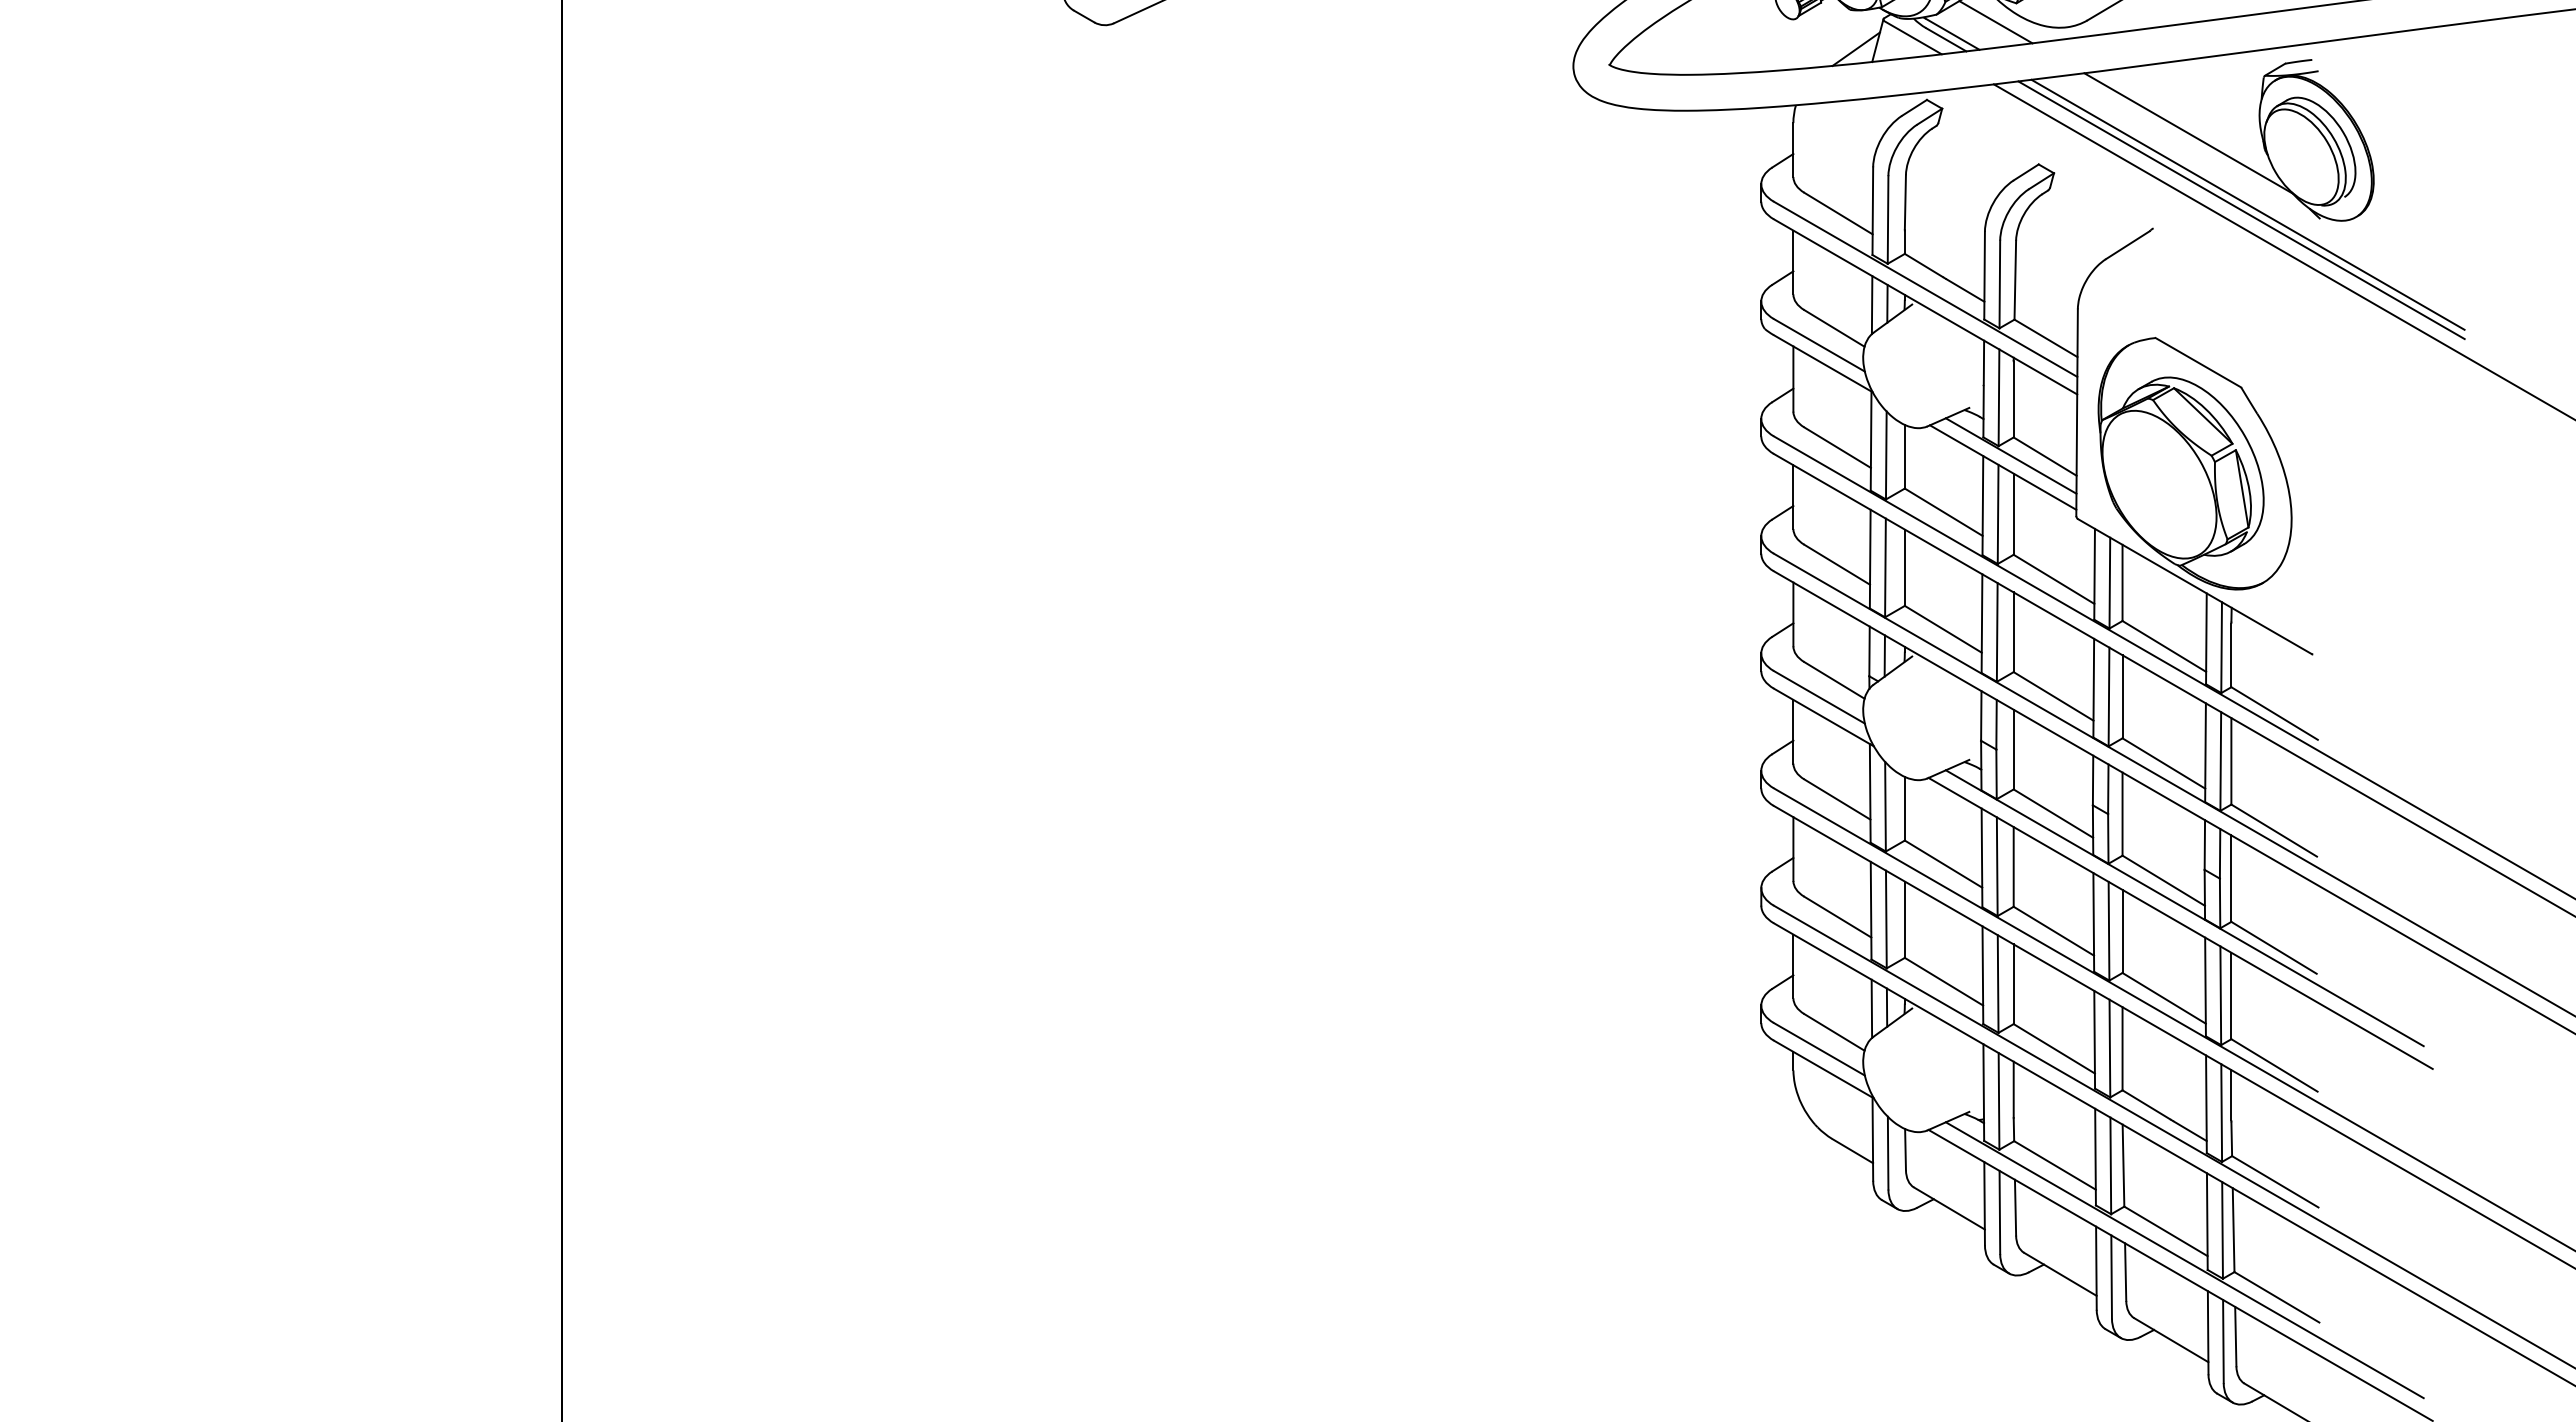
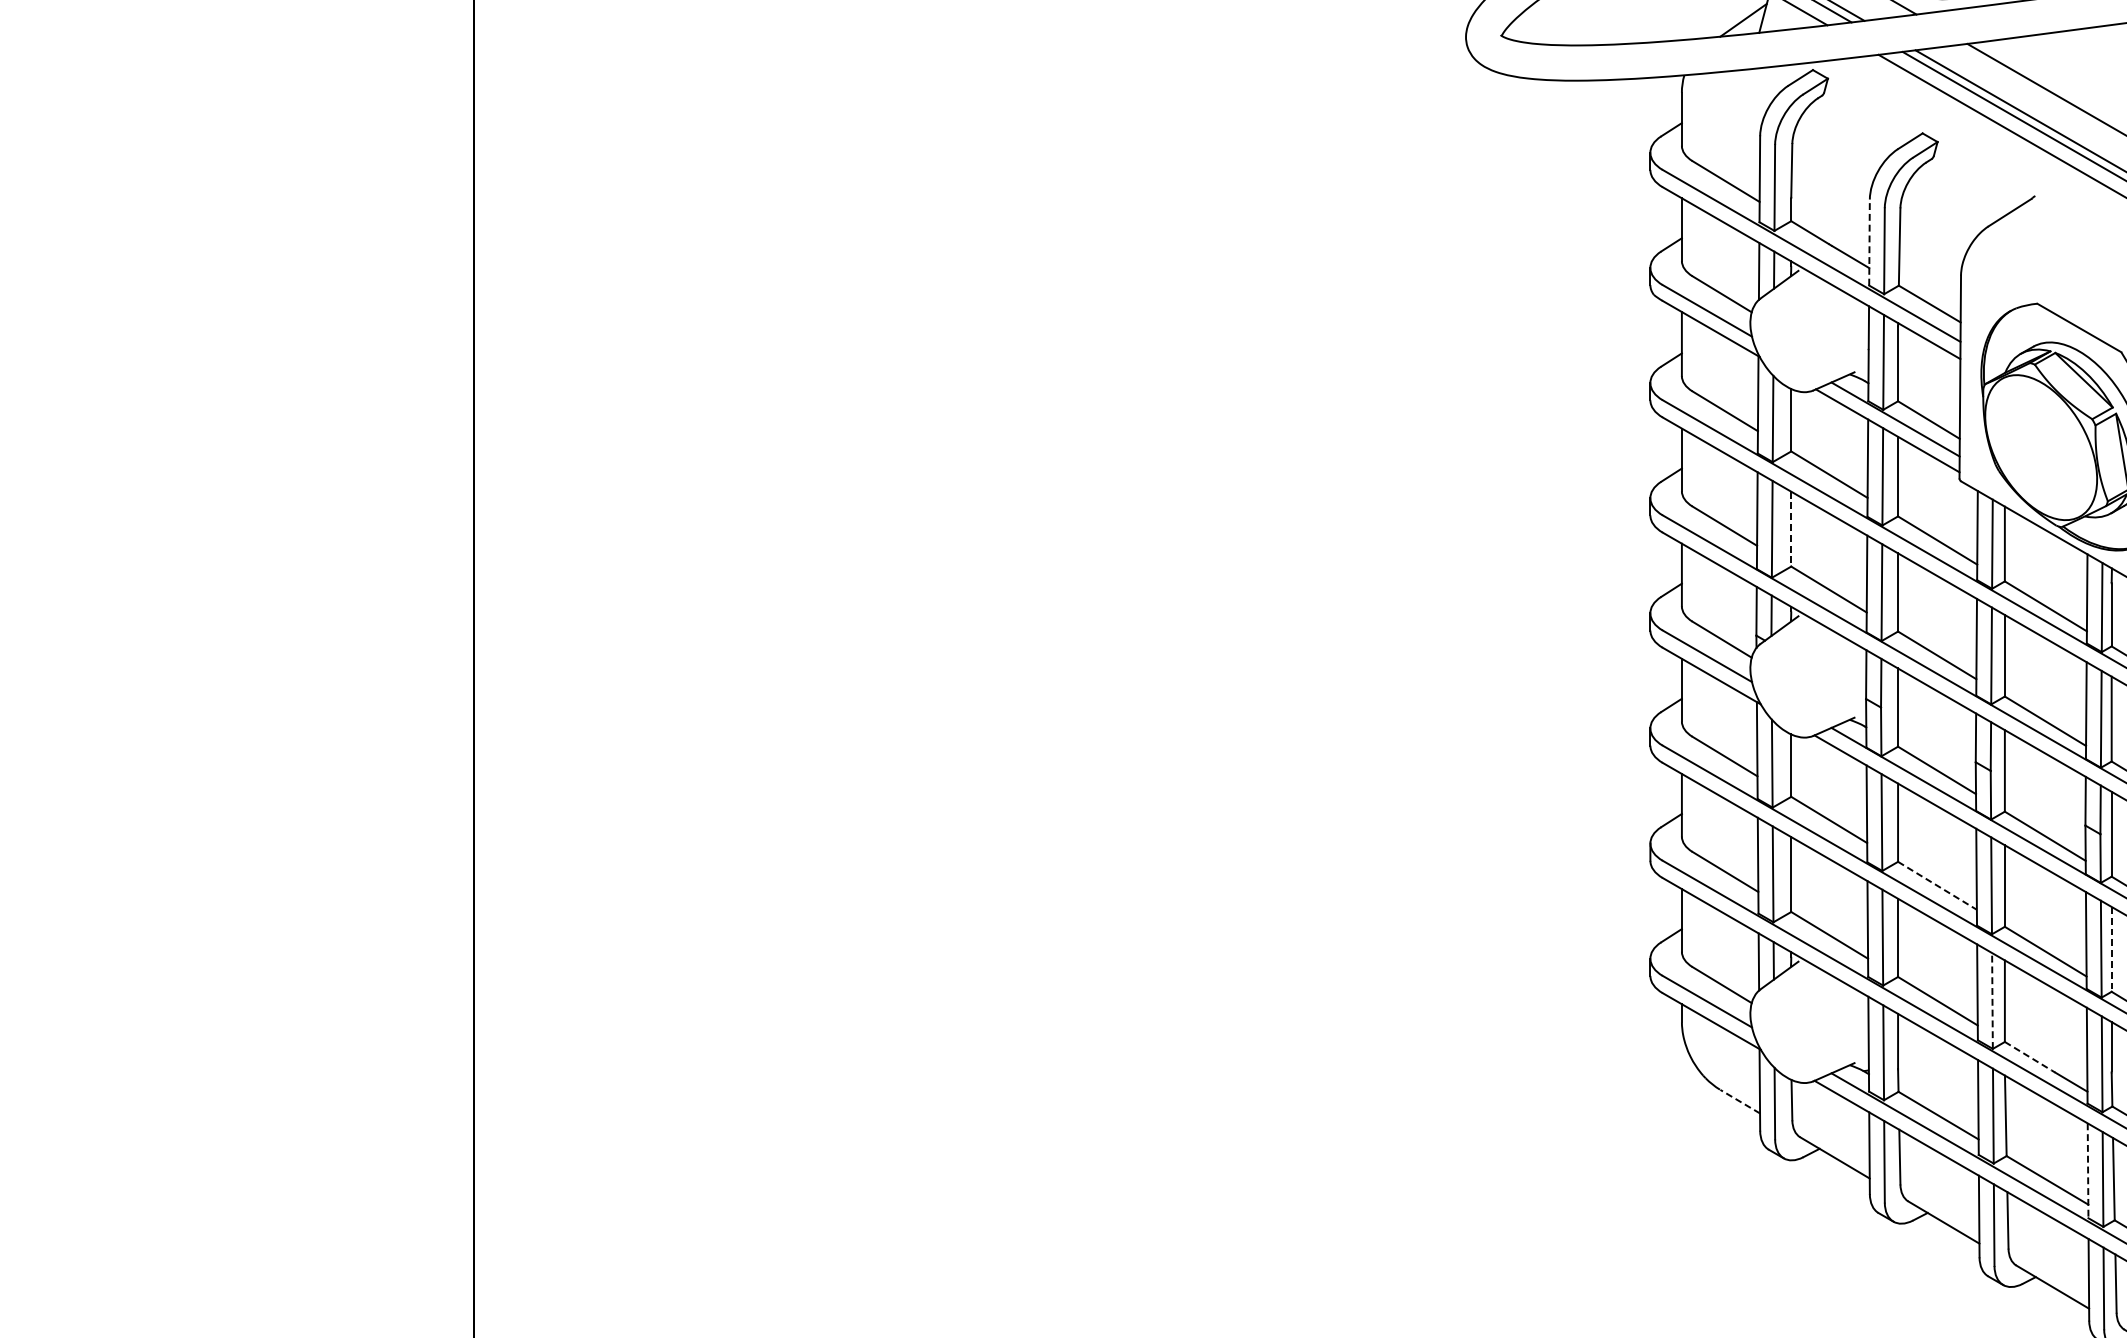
line: (1984, 275) -> (1869, 242), solid -> dashed
line: (1904, 568) -> (1790, 529), solid -> dashed
line: (2054, 931) -> (1938, 886), solid -> dashed
line: (2231, 996) -> (2111, 949), solid -> dashed
line: (2109, 1048) -> (1992, 1000), solid -> dashed
line: (2146, 1104) -> (2028, 1055), solid -> dashed
line: (1852, 1150) -> (1739, 1101), solid -> dashed
line: (2207, 1222) -> (2088, 1171), solid -> dashed

